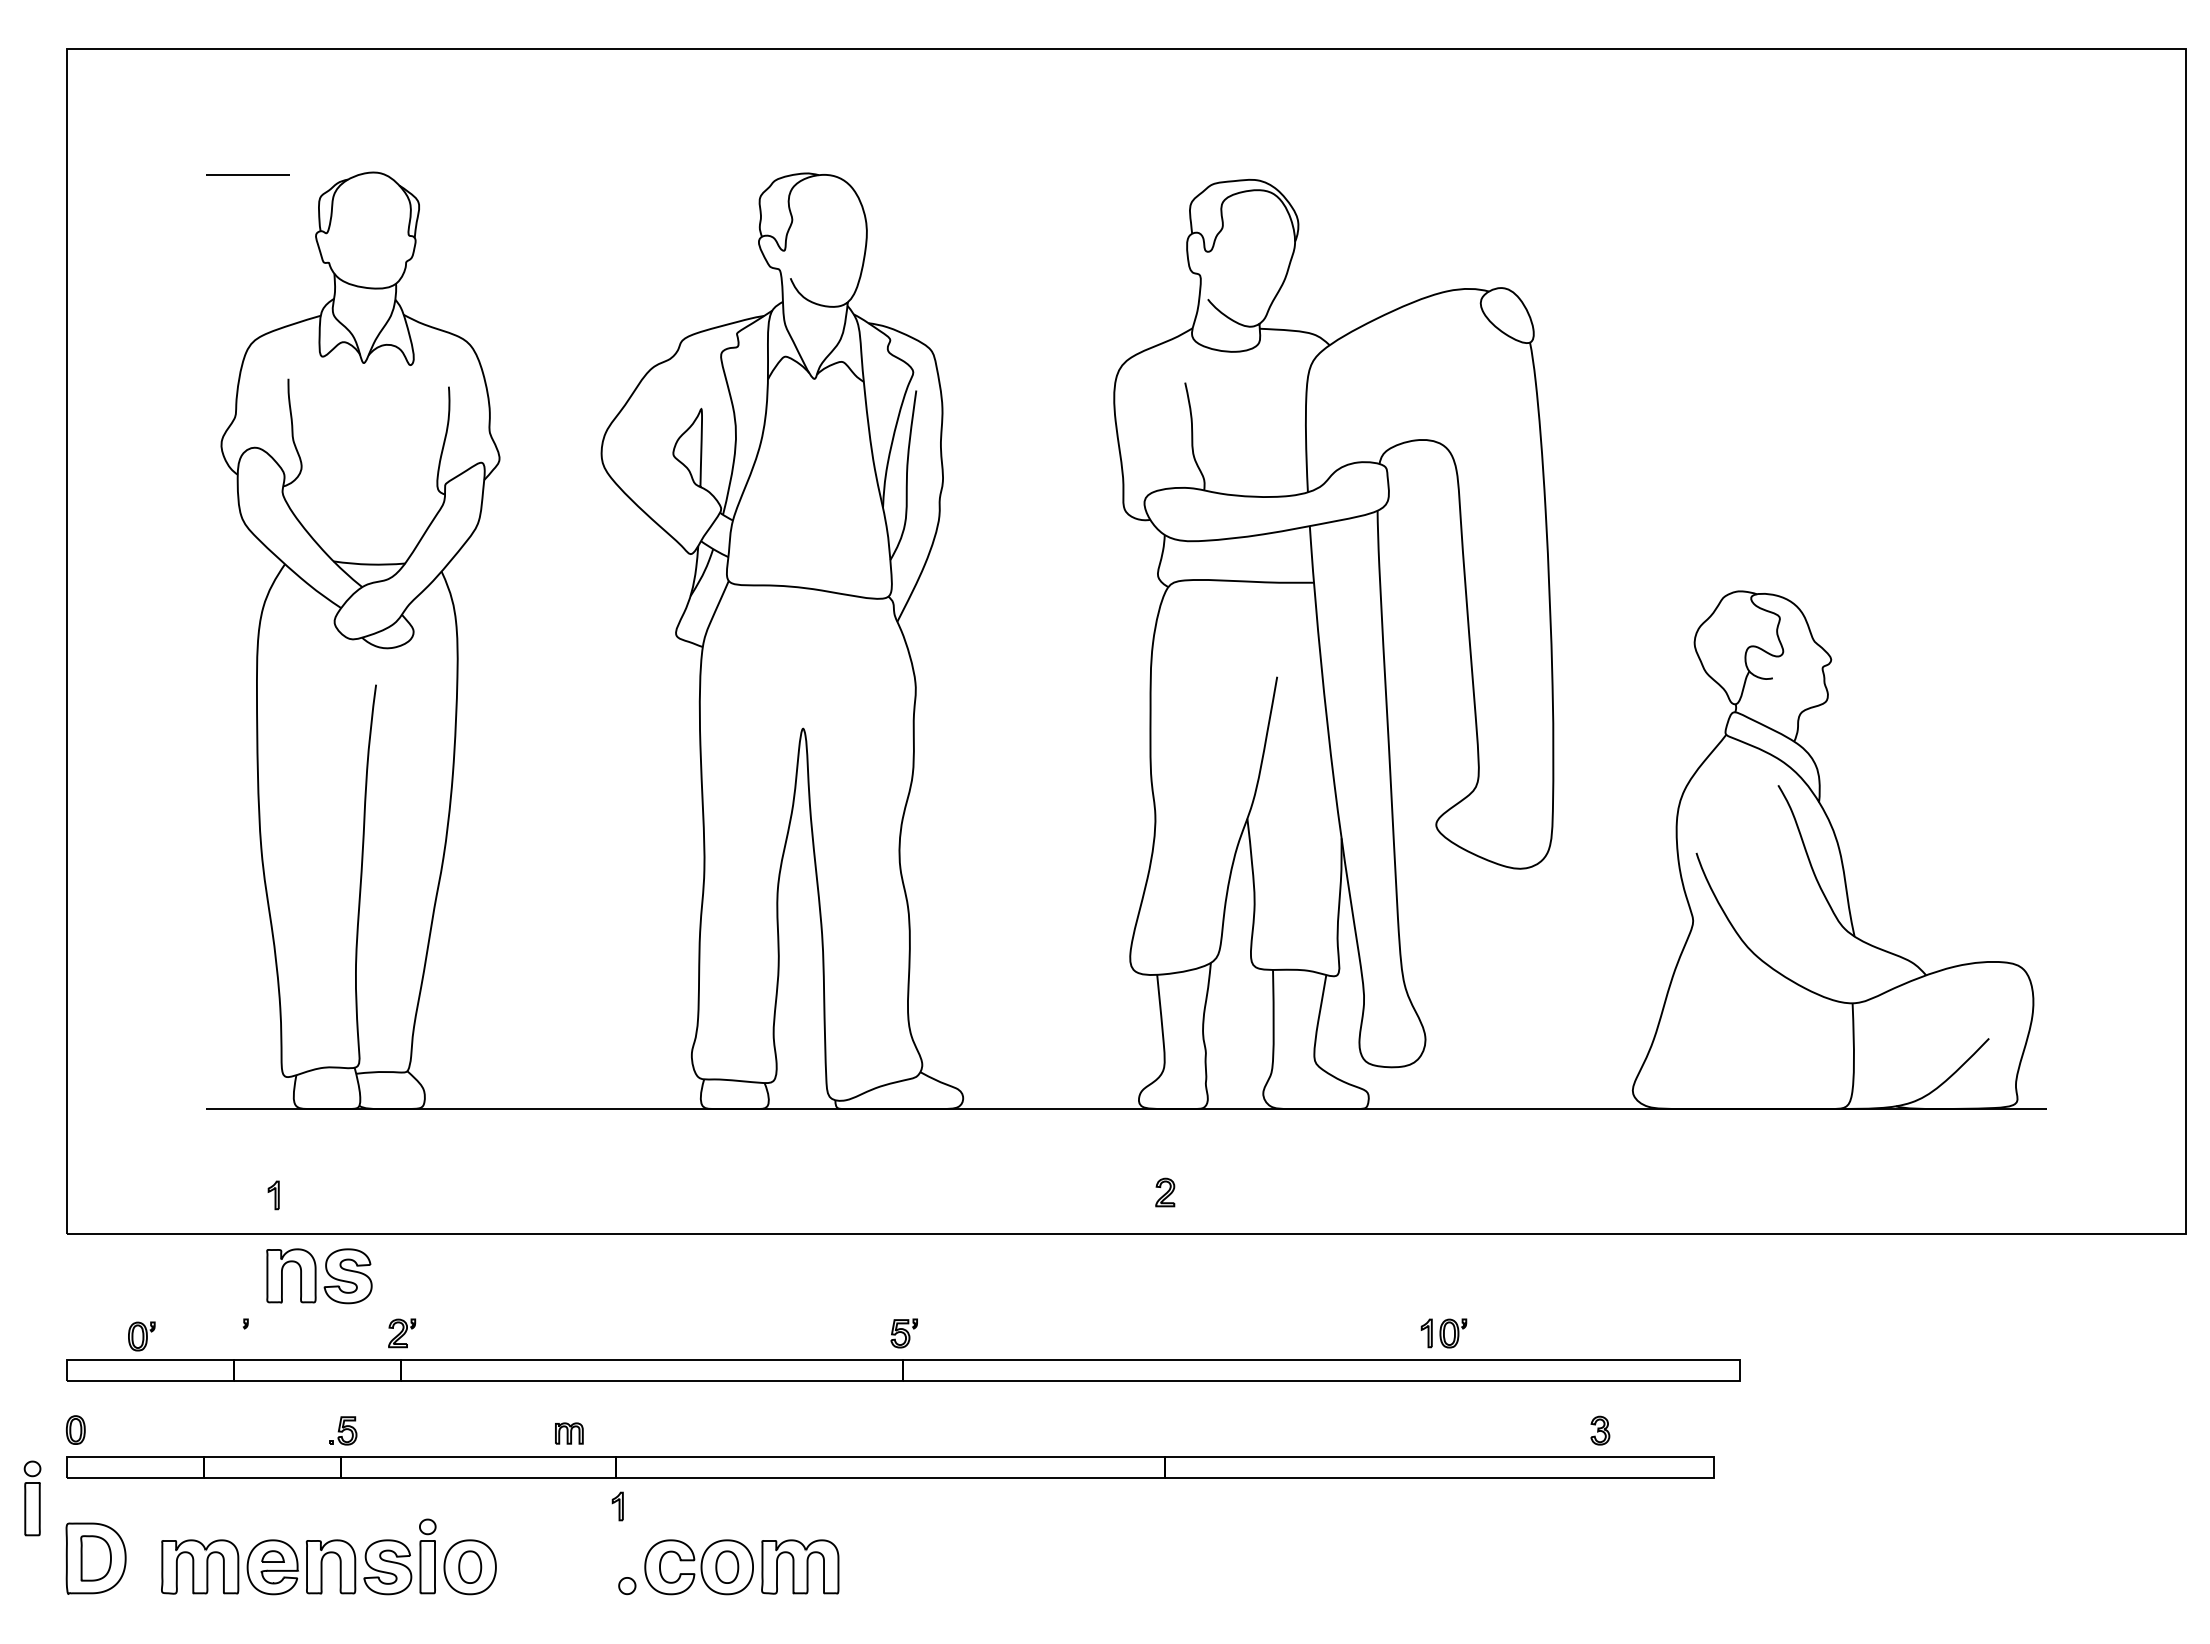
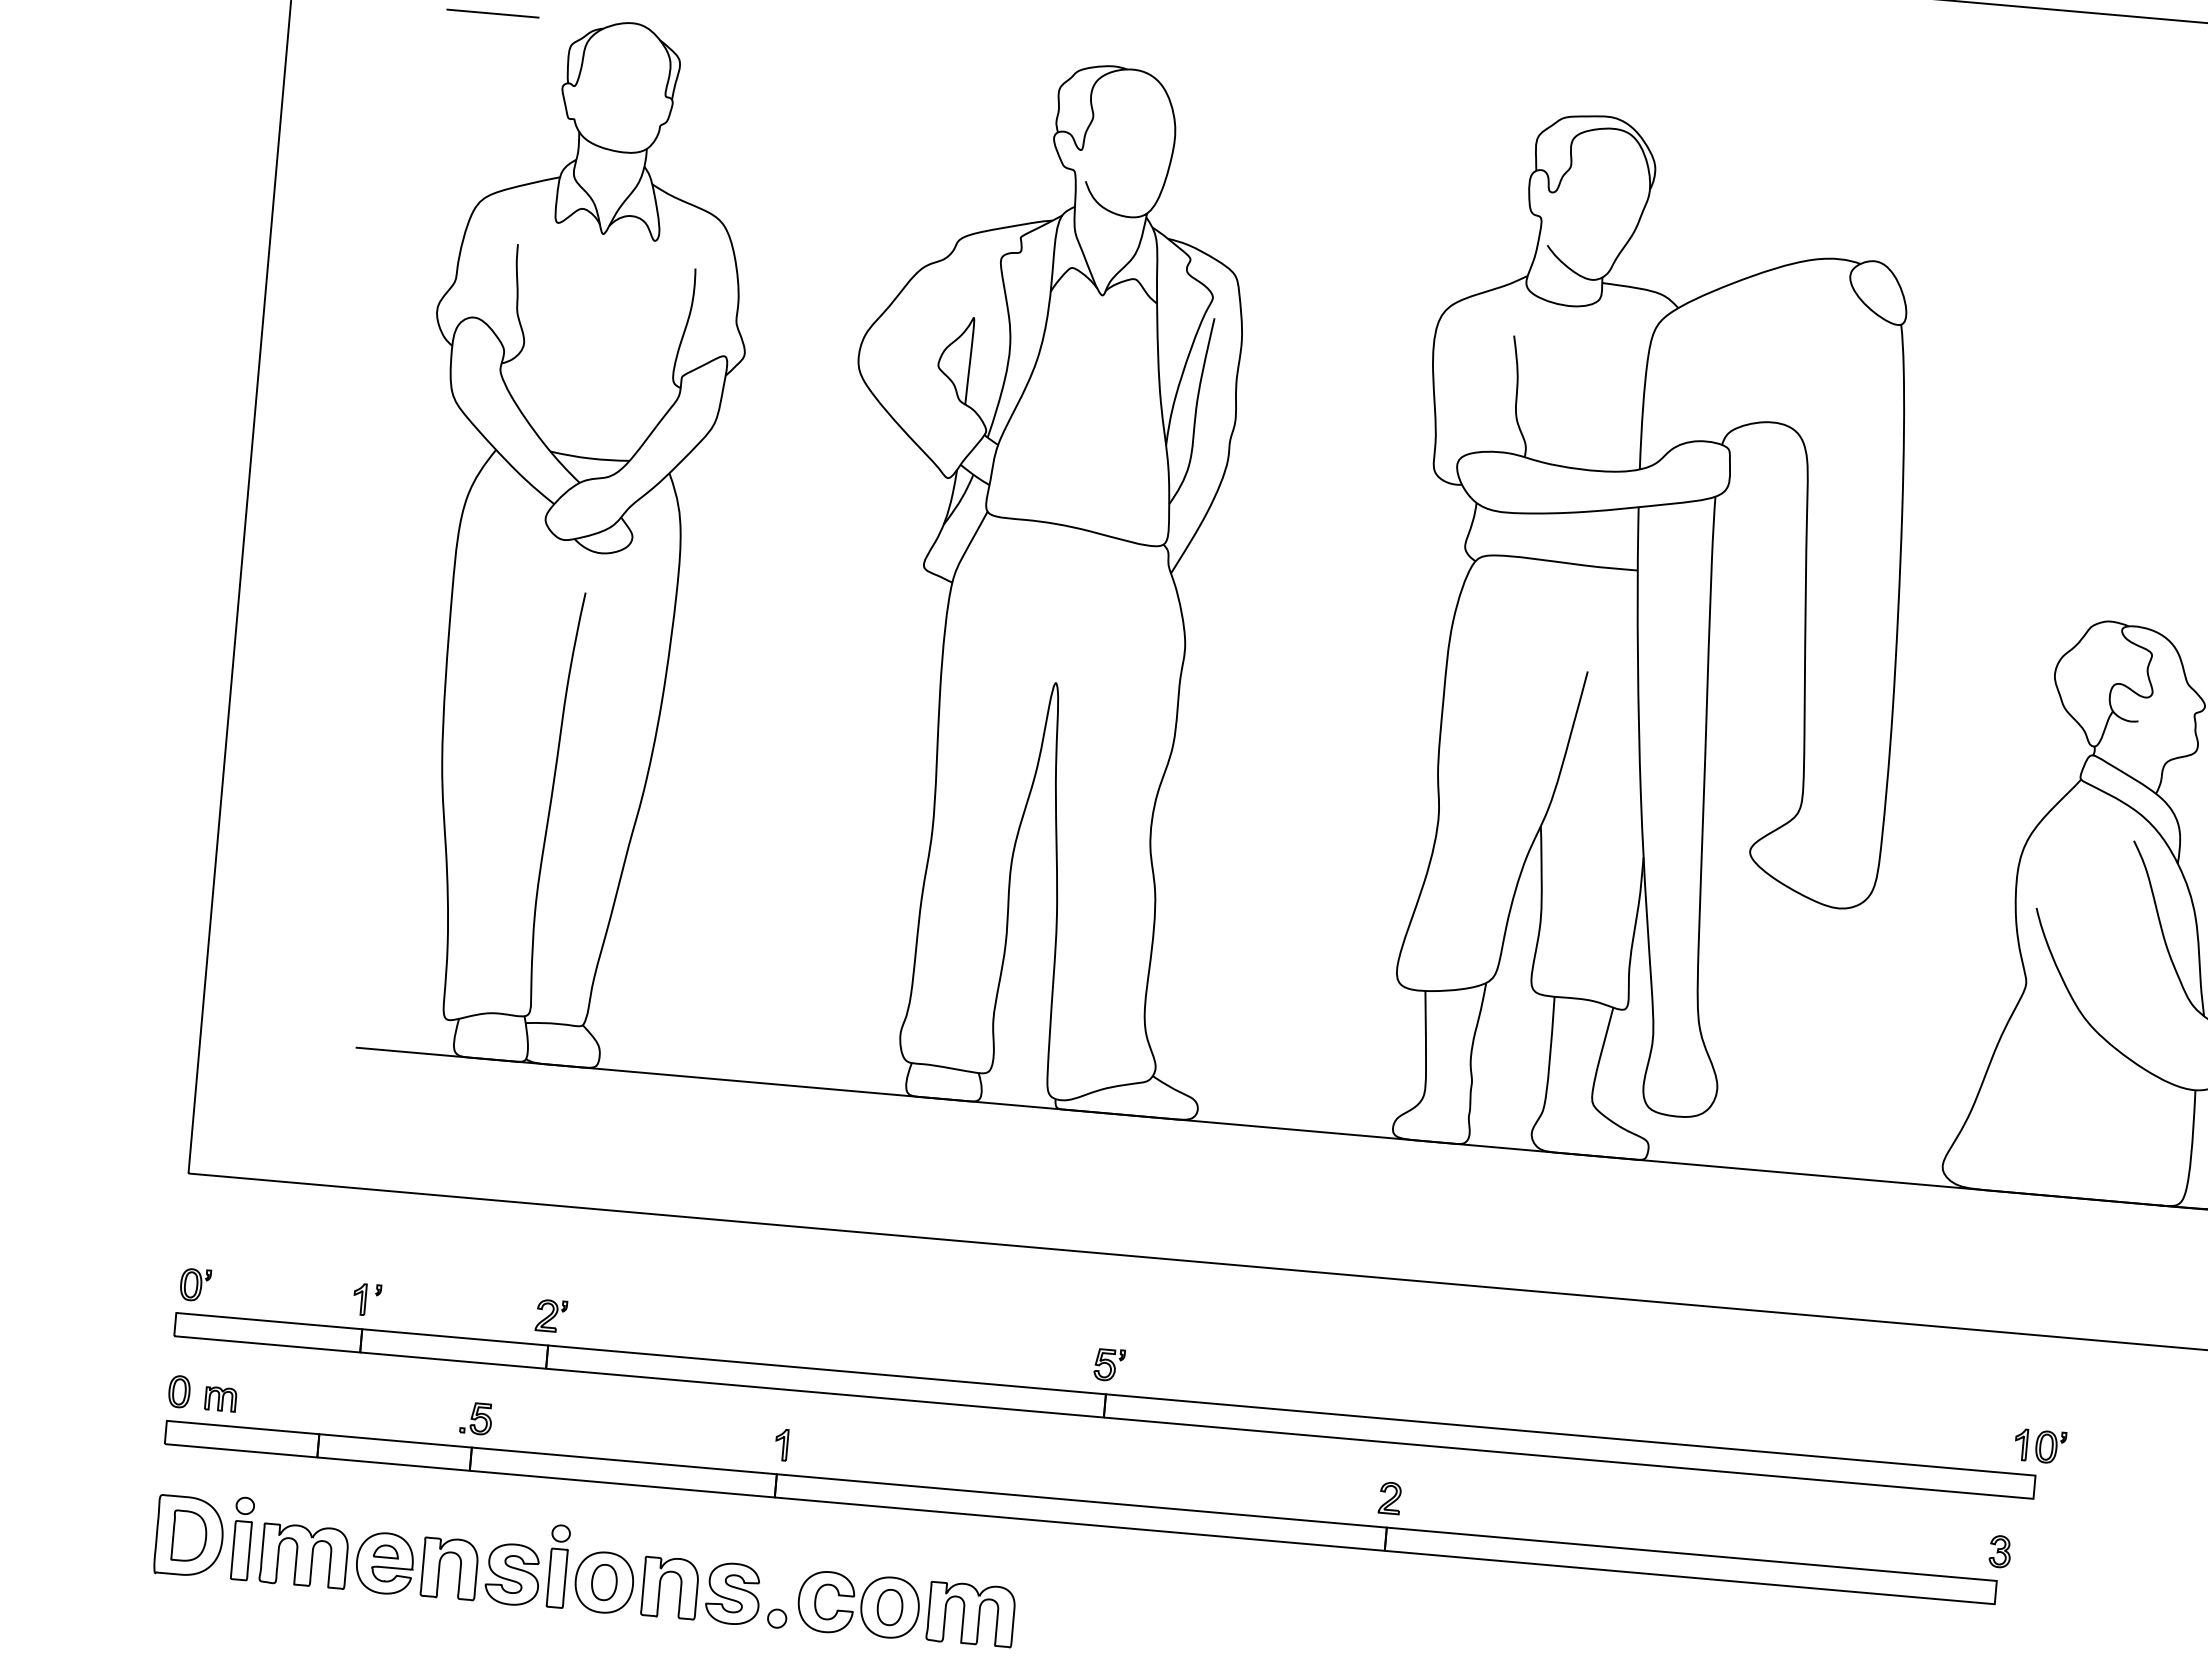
part: (1165, 1192) -> (1390, 1498), moved
part: (273, 1195) -> (359, 1299), moved
part: (319, 1276) -> (701, 1591), moved
part: (1443, 1333) -> (2039, 1446), moved
part: (141, 1336) -> (195, 1284), moved
part: (1600, 1430) -> (2000, 1551), moved
part: (569, 1433) -> (221, 1399), moved
part: (32, 1498) -> (242, 1538), moved
part: (617, 1506) -> (781, 1444), moved

